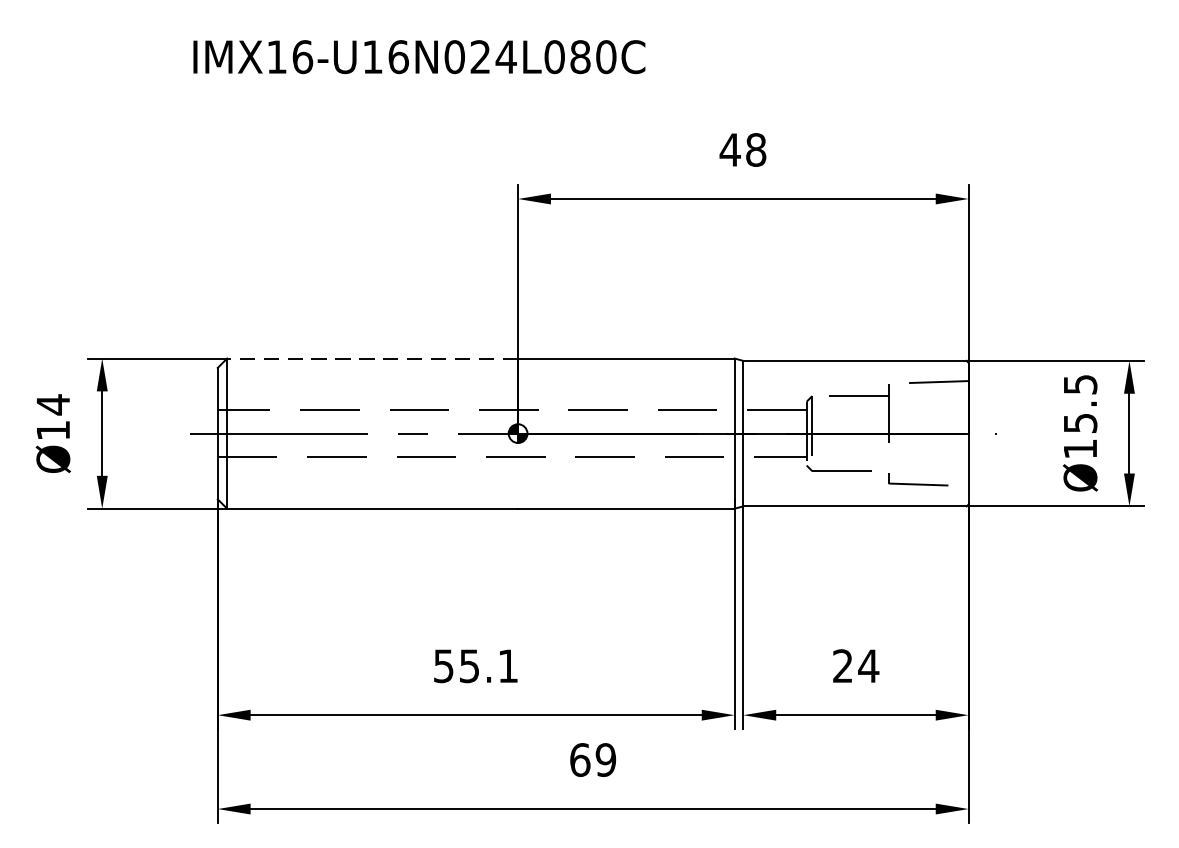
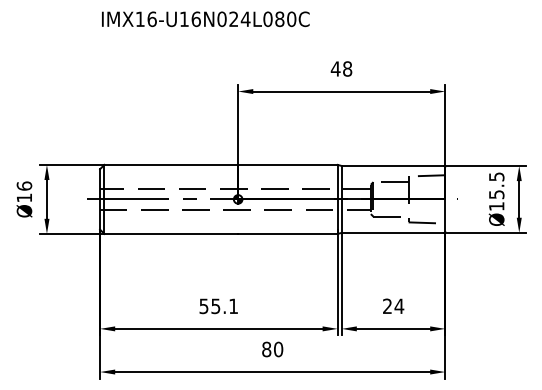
text: (418, 57) -> (205, 19), moved
line: (373, 357) -> (171, 164), dashed -> solid
text: (53, 405) -> (24, 186), Ø14 -> Ø16
text: (592, 760) -> (272, 349), 69 -> 80

